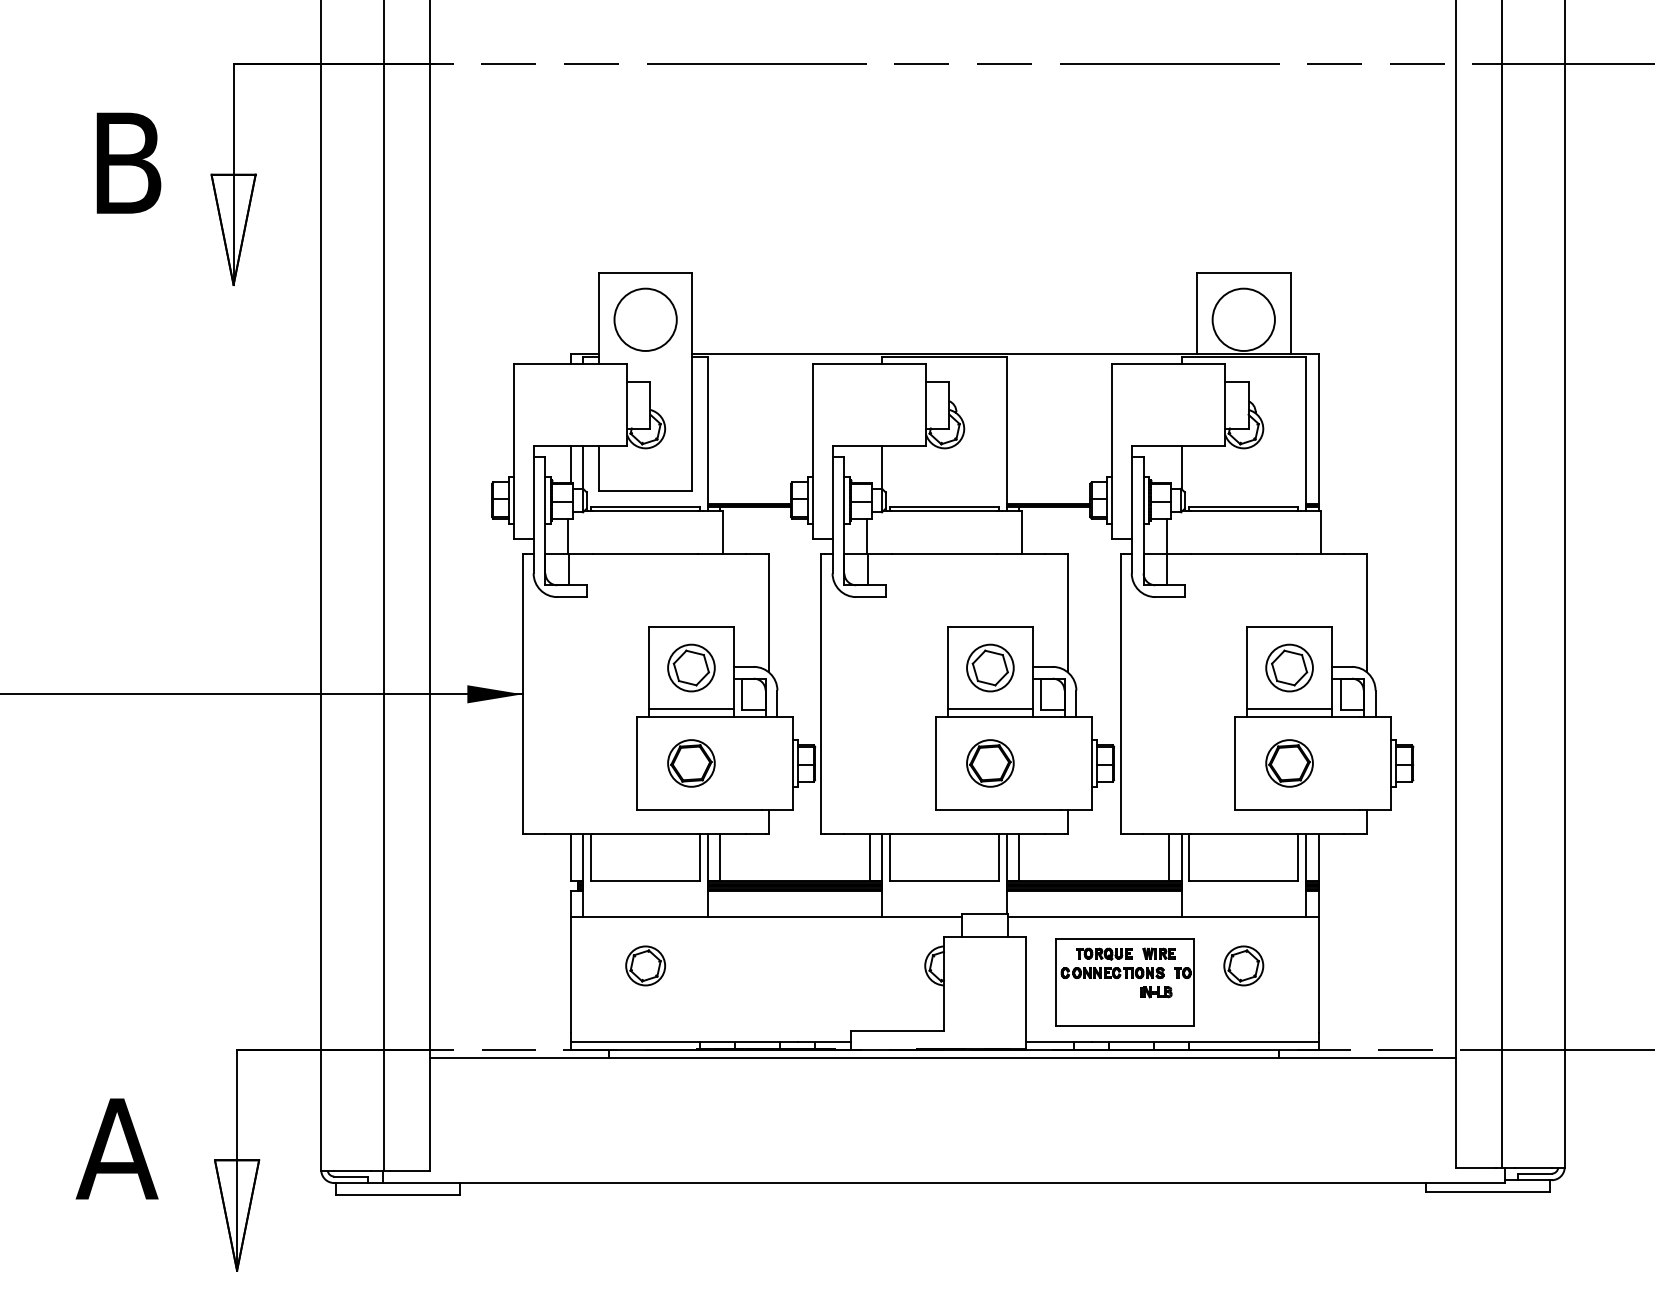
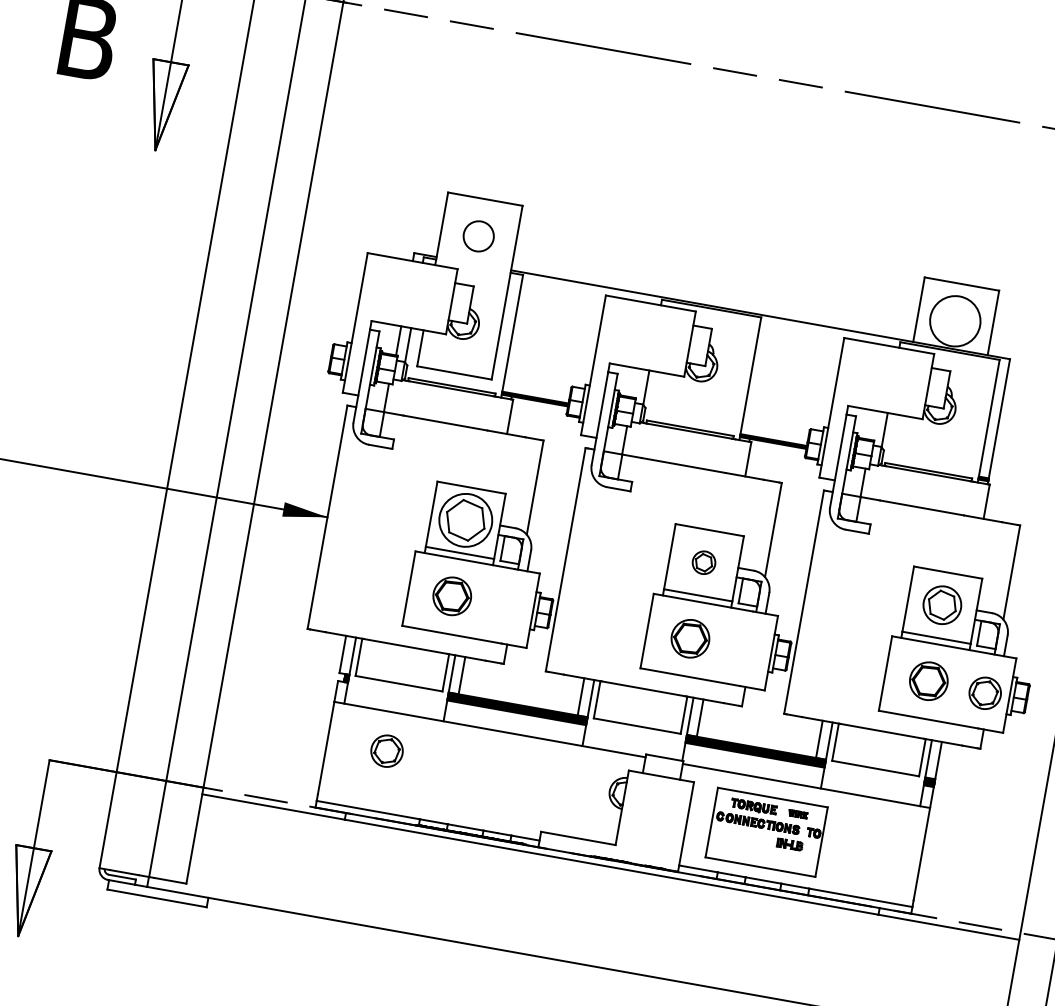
circle: (645, 319) -> (478, 236), size x0.6
part: (691, 667) -> (465, 519), size x1.4
part: (990, 667) -> (704, 562), size x0.6
part: (1158, 953) -> (797, 814), size x0.7
part: (1243, 965) -> (985, 692), moved

